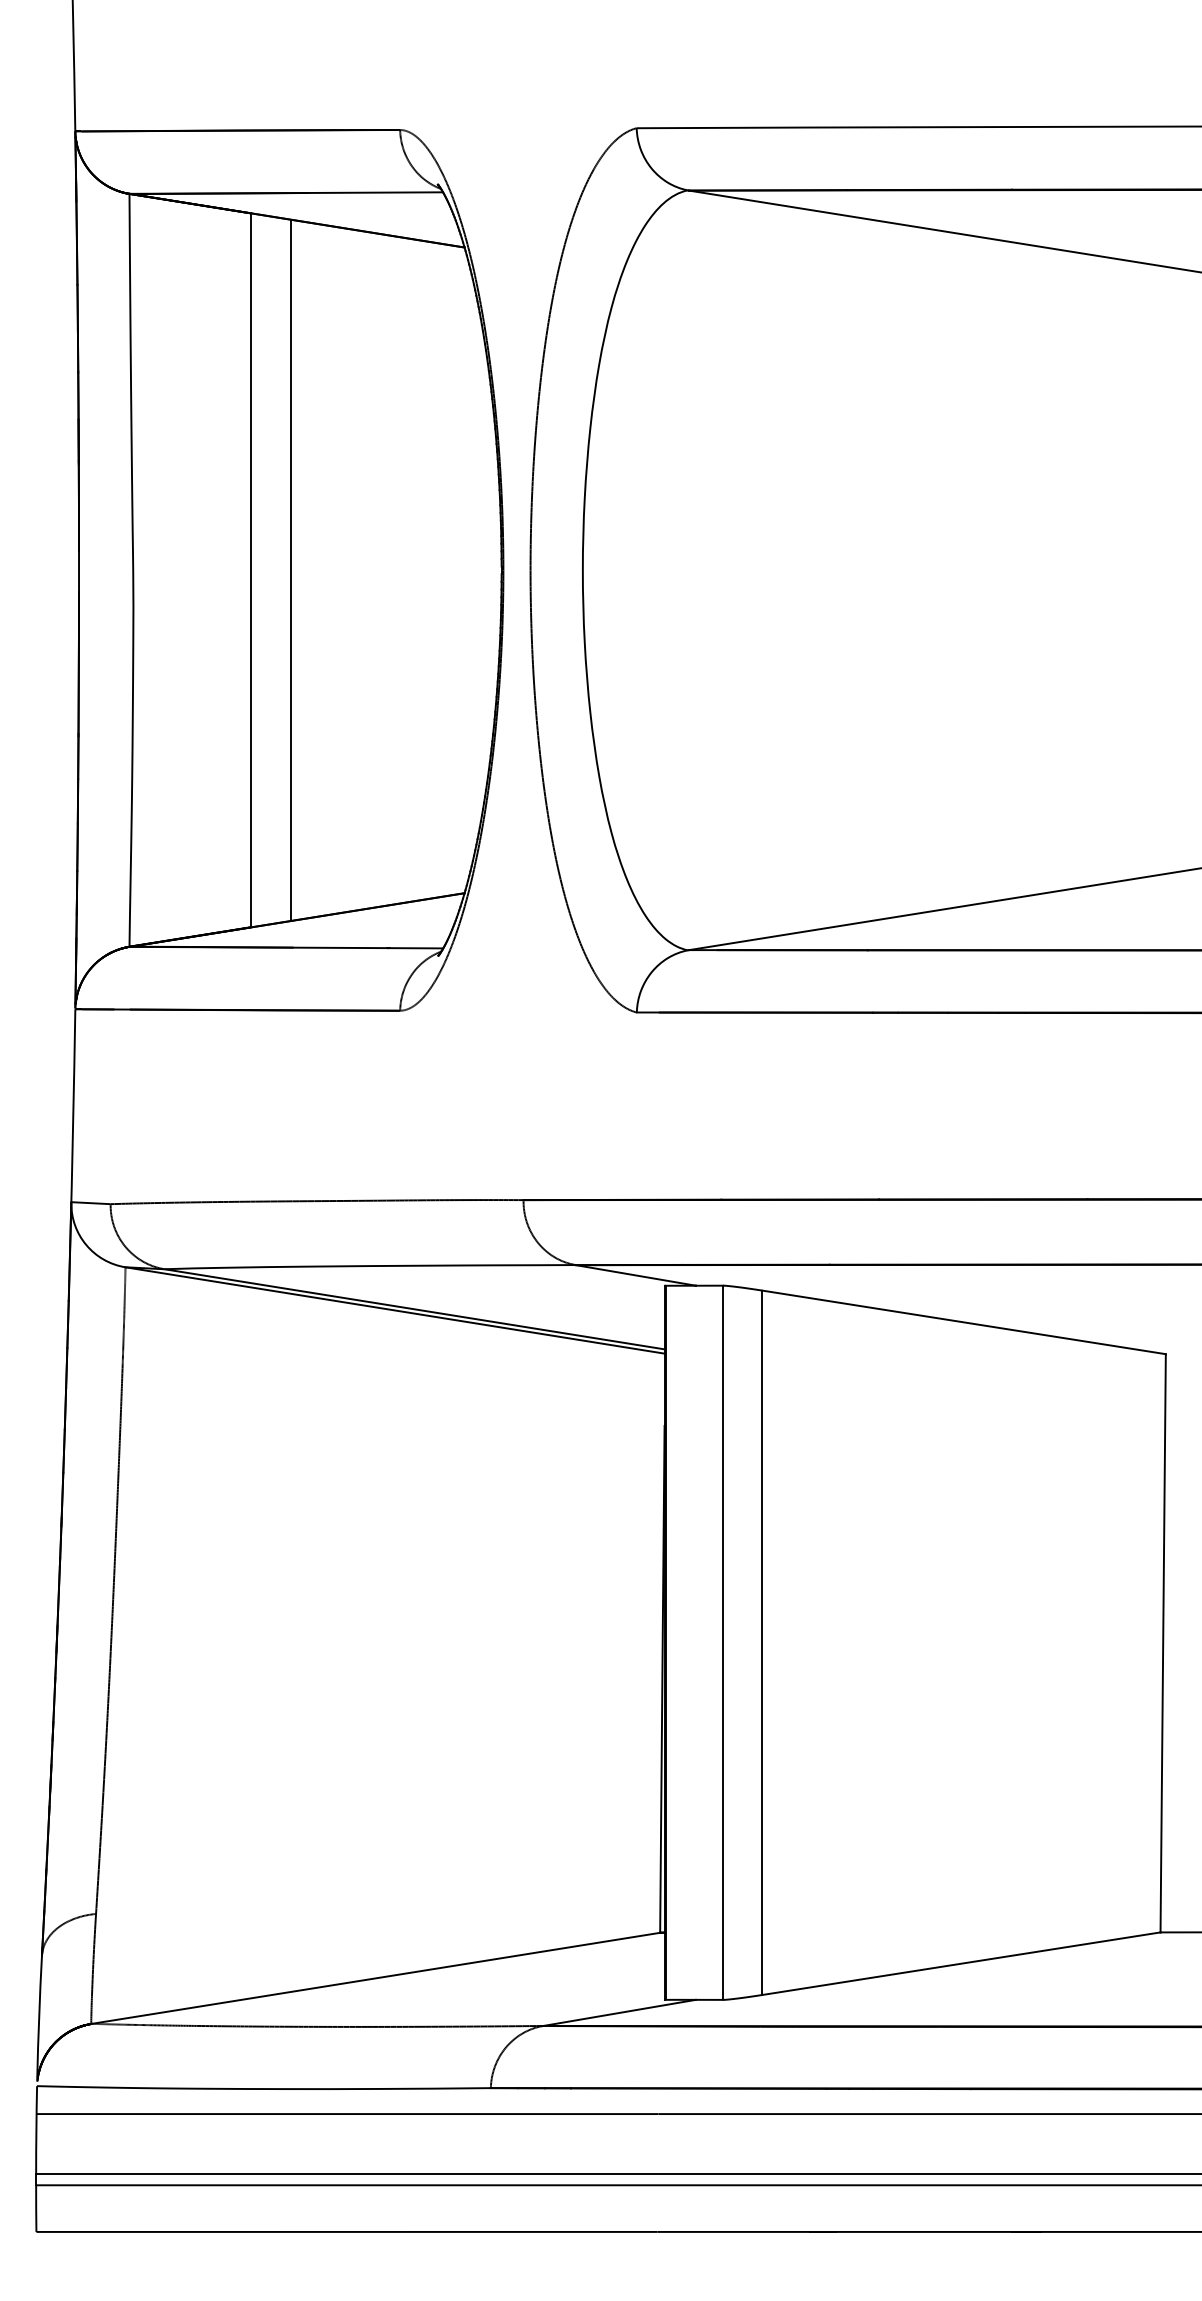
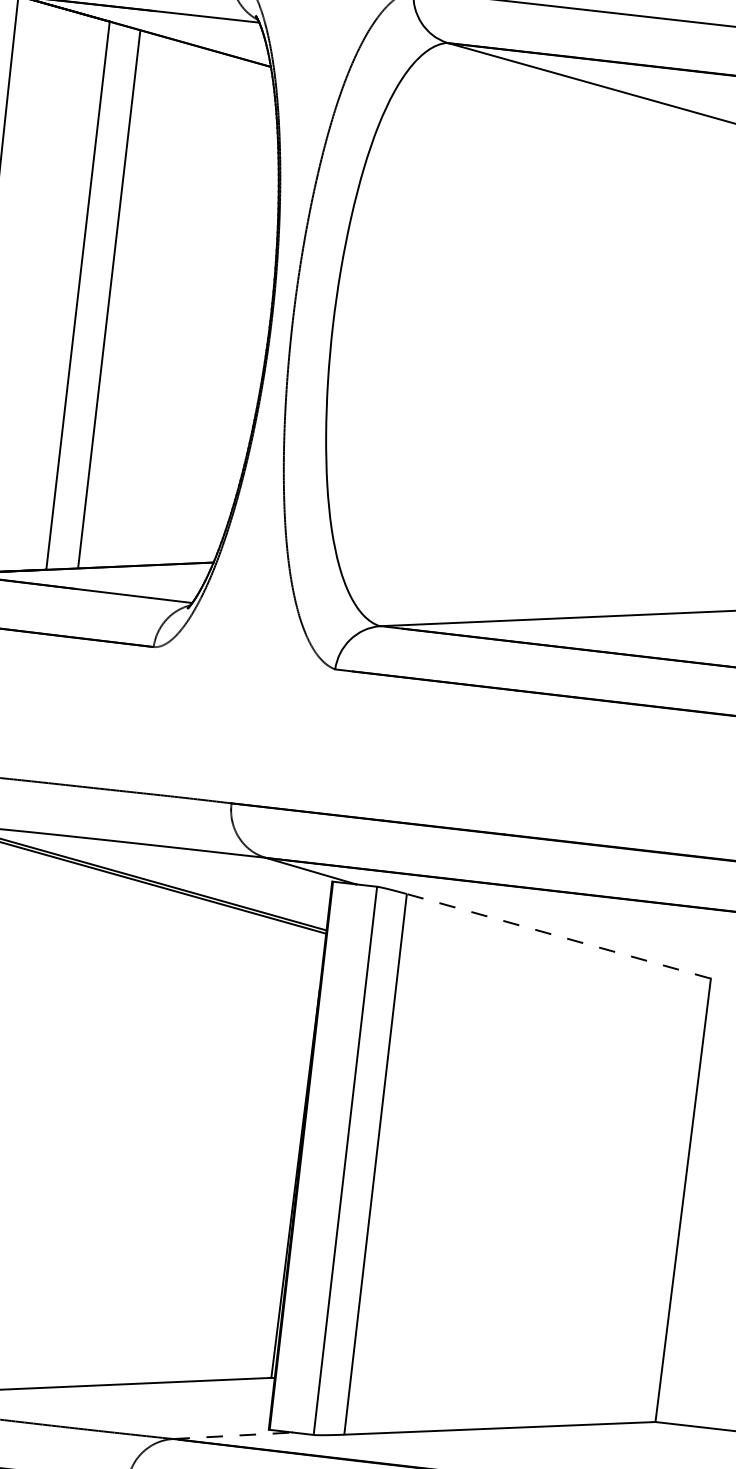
line: (963, 1322) -> (558, 936), solid -> dashed
line: (620, 2012) -> (233, 1435), solid -> dashed

